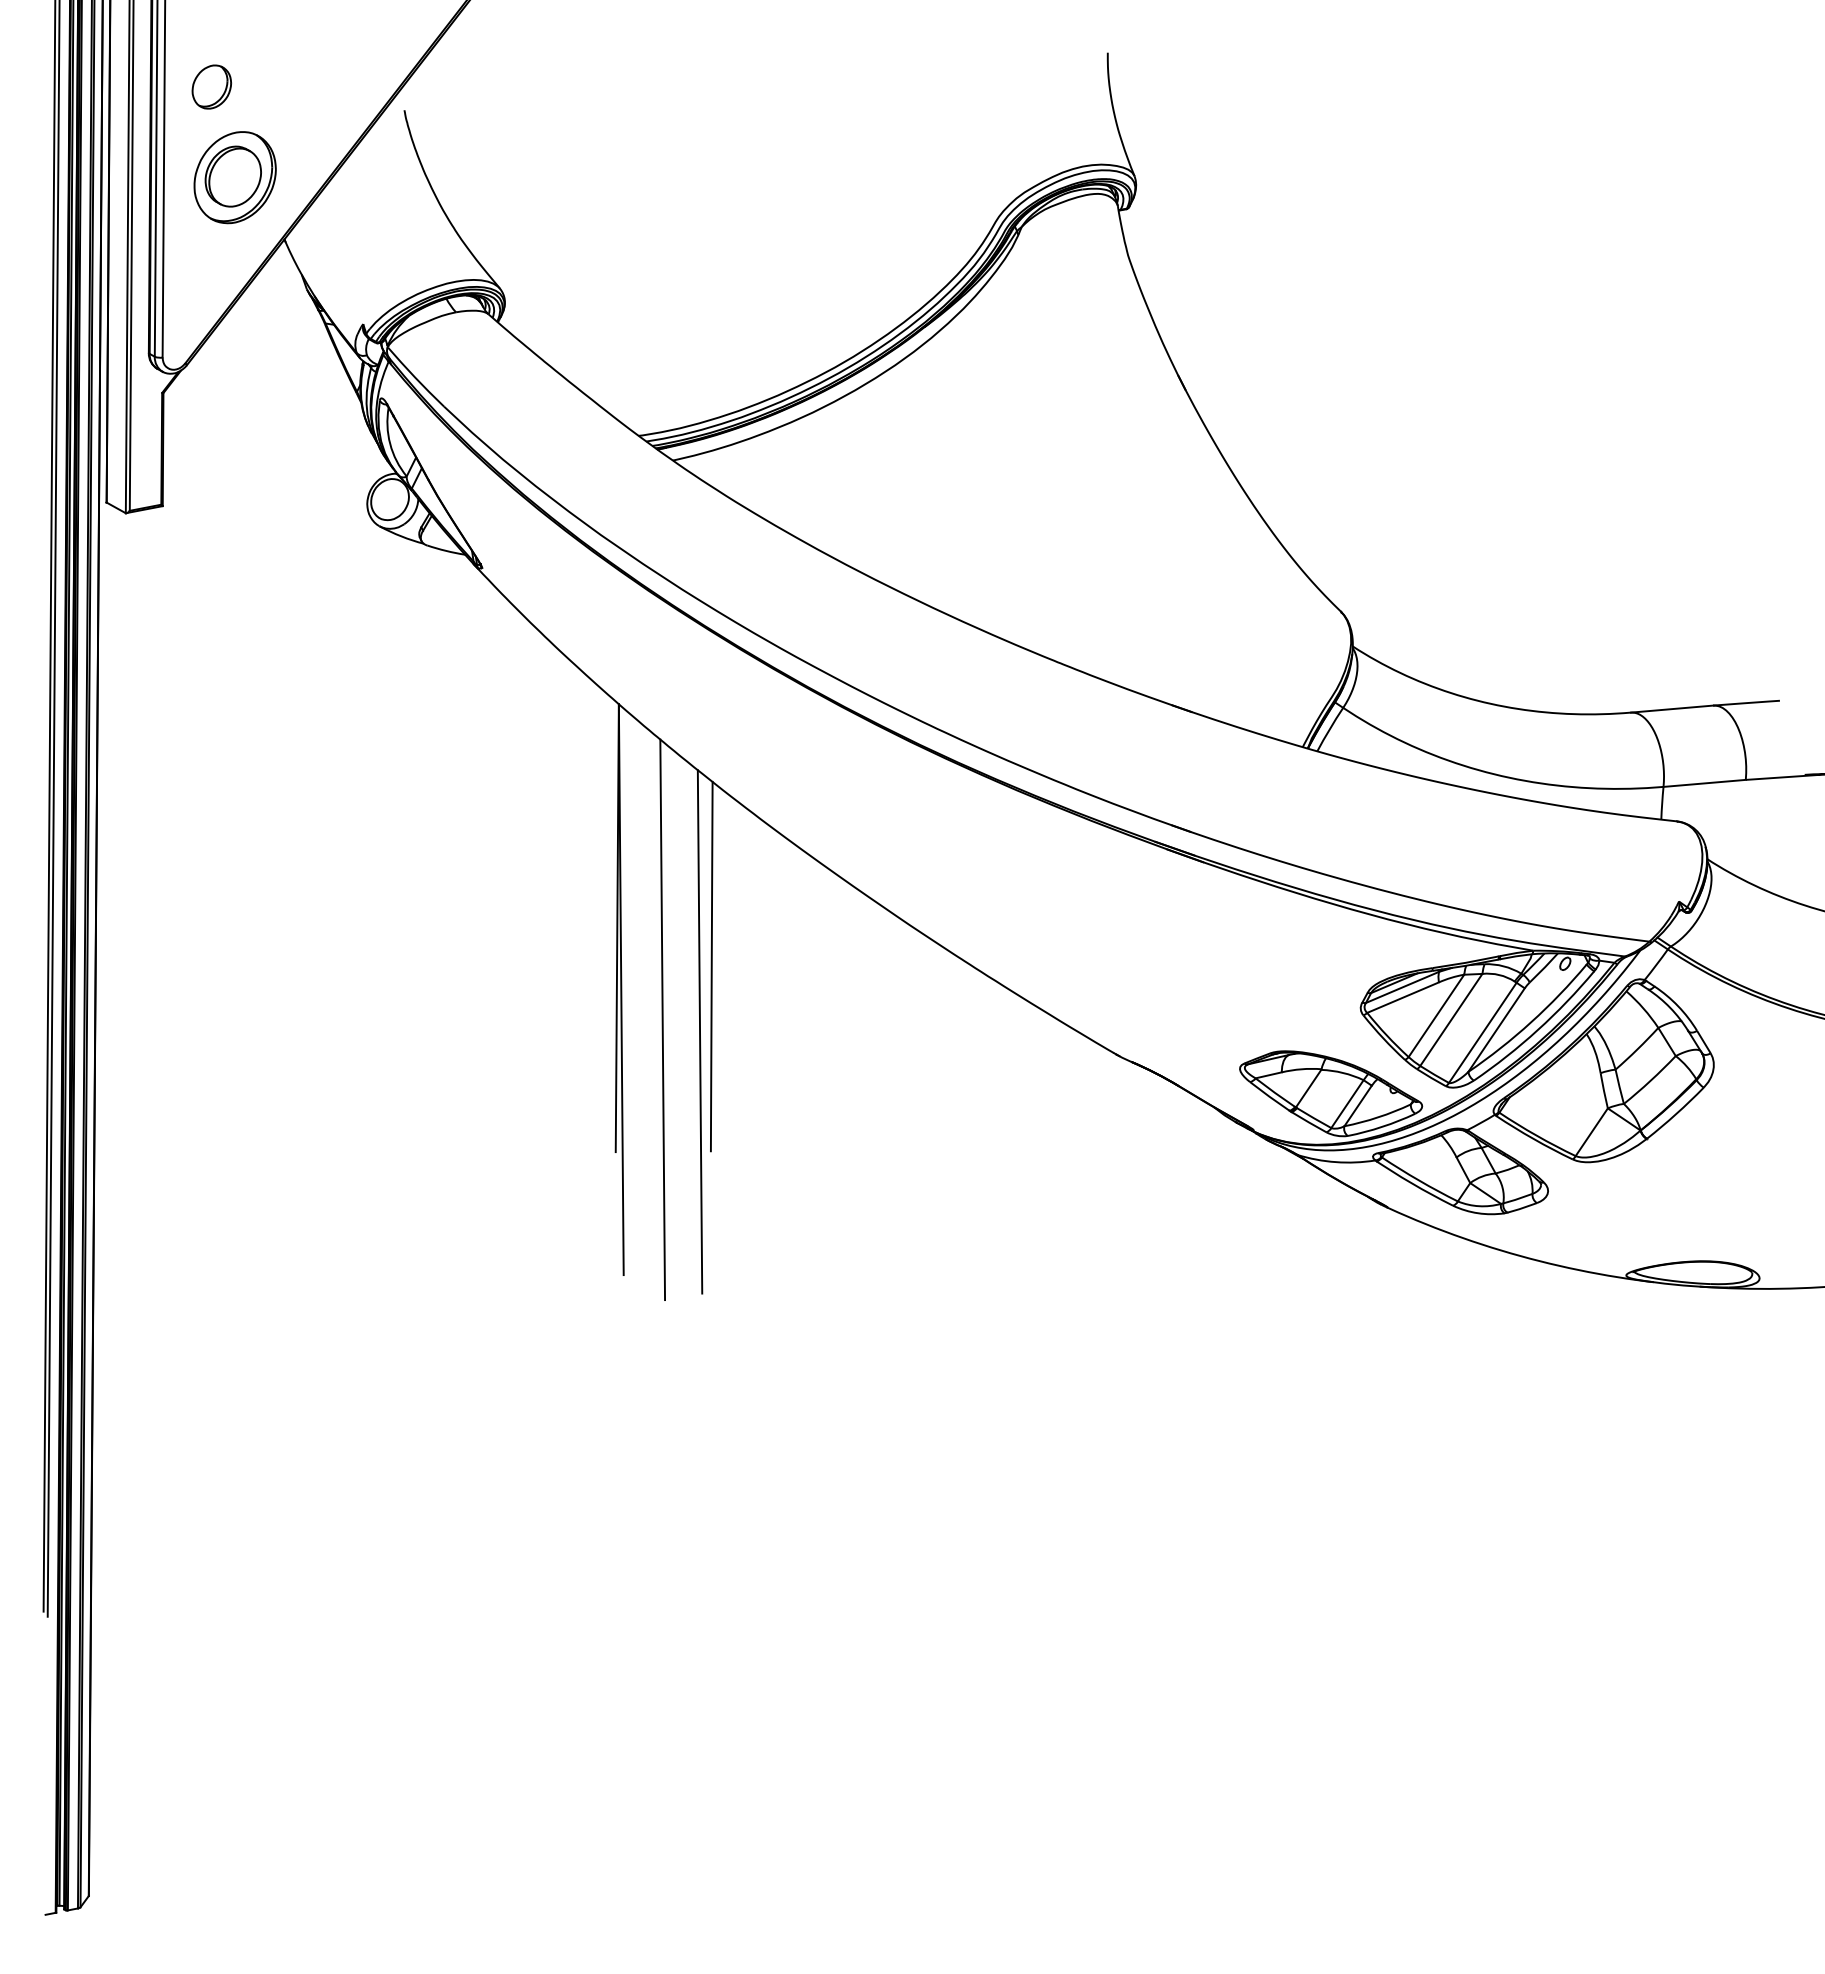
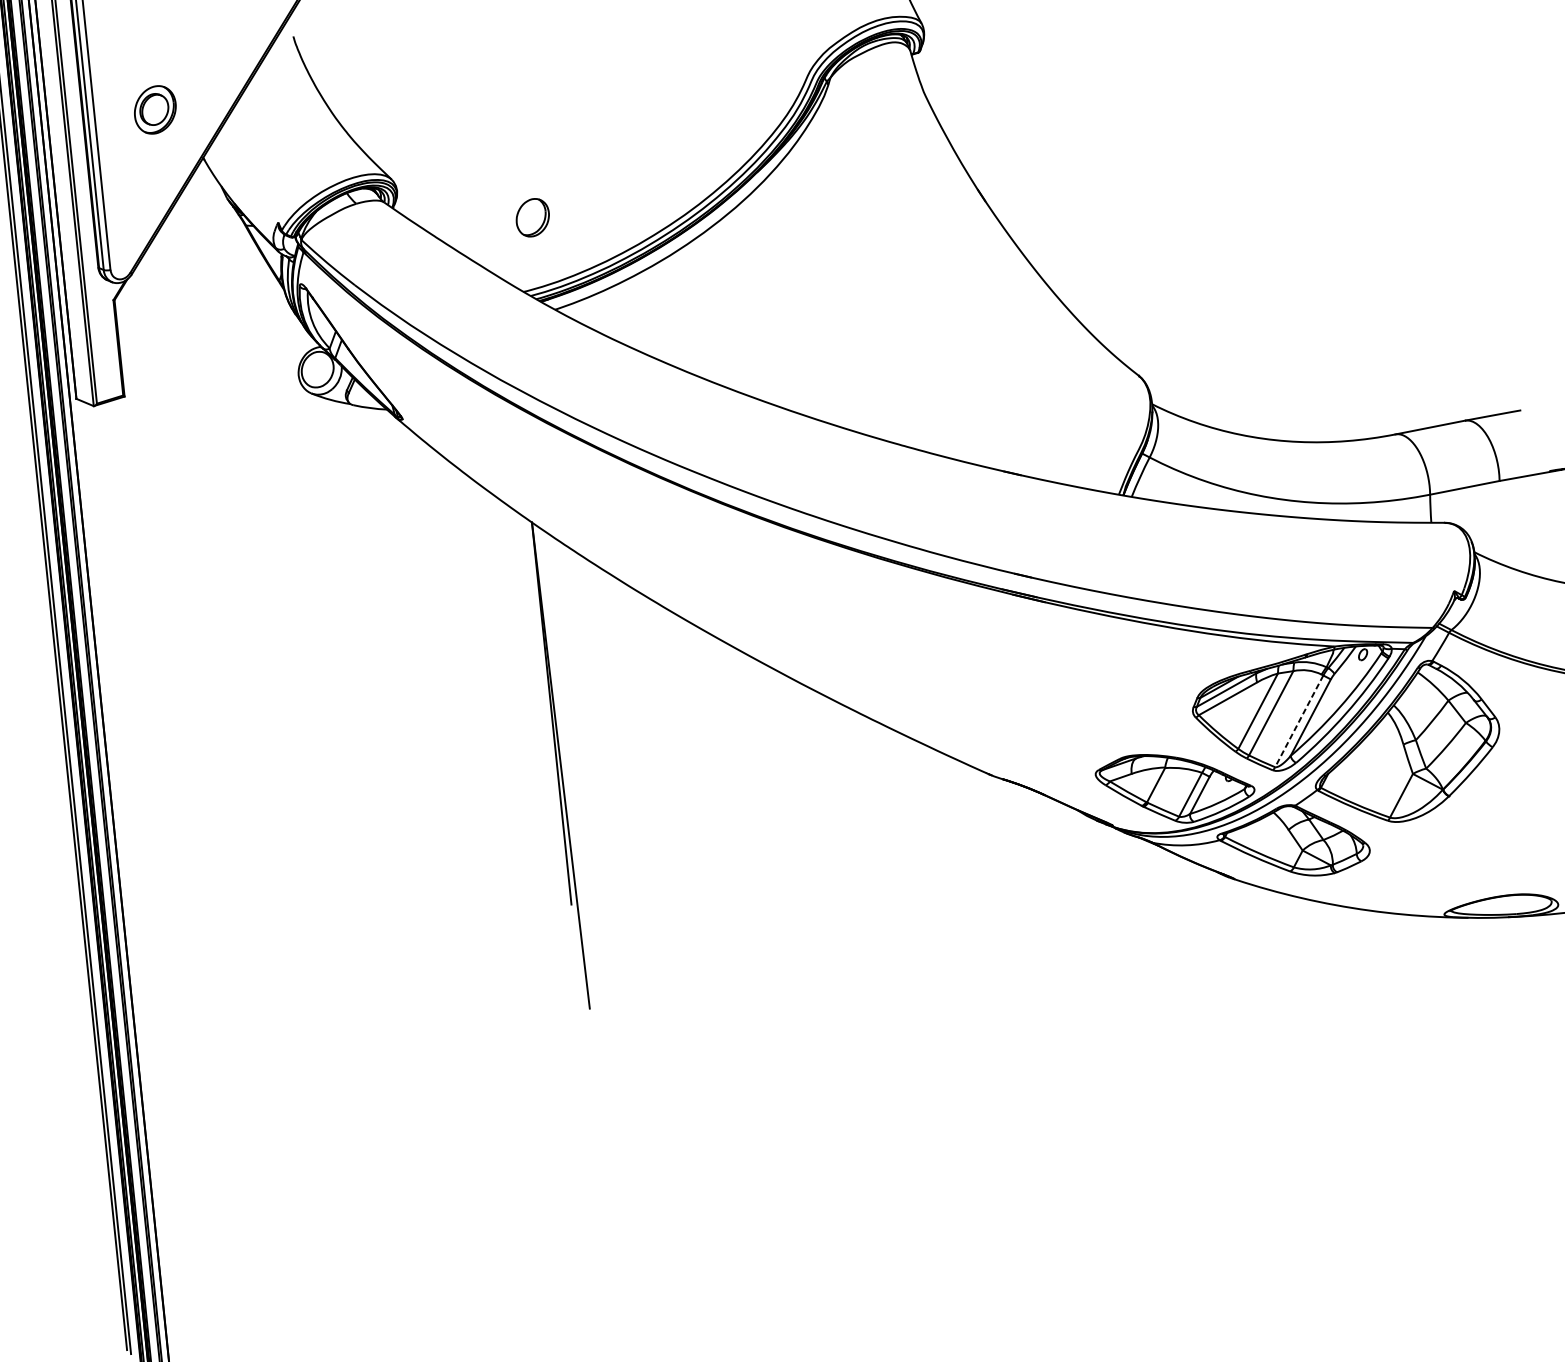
part: (211, 86) -> (532, 217), moved
part: (234, 177) -> (154, 109), size x0.6
line: (711, 966) -> (635, 737), removed
line: (662, 1019) -> (598, 787), removed
line: (699, 1031) -> (631, 793), removed
line: (1482, 1033) -> (1299, 721), solid -> dashed

